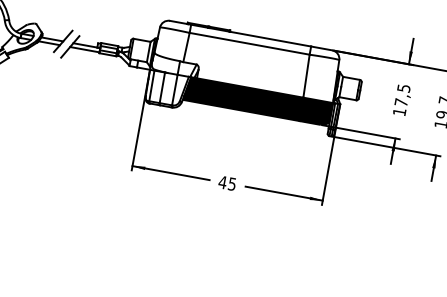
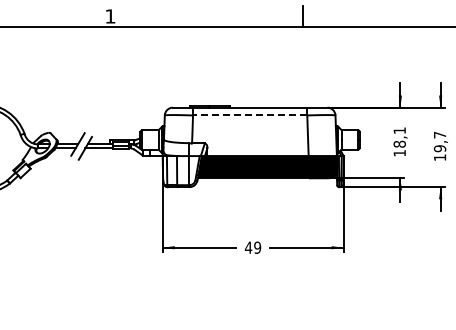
line: (248, 43) -> (249, 115), solid -> dashed
text: (402, 95) -> (399, 137), 17,5 -> 18,1
text: (232, 183) -> (257, 247), 45 -> 49

